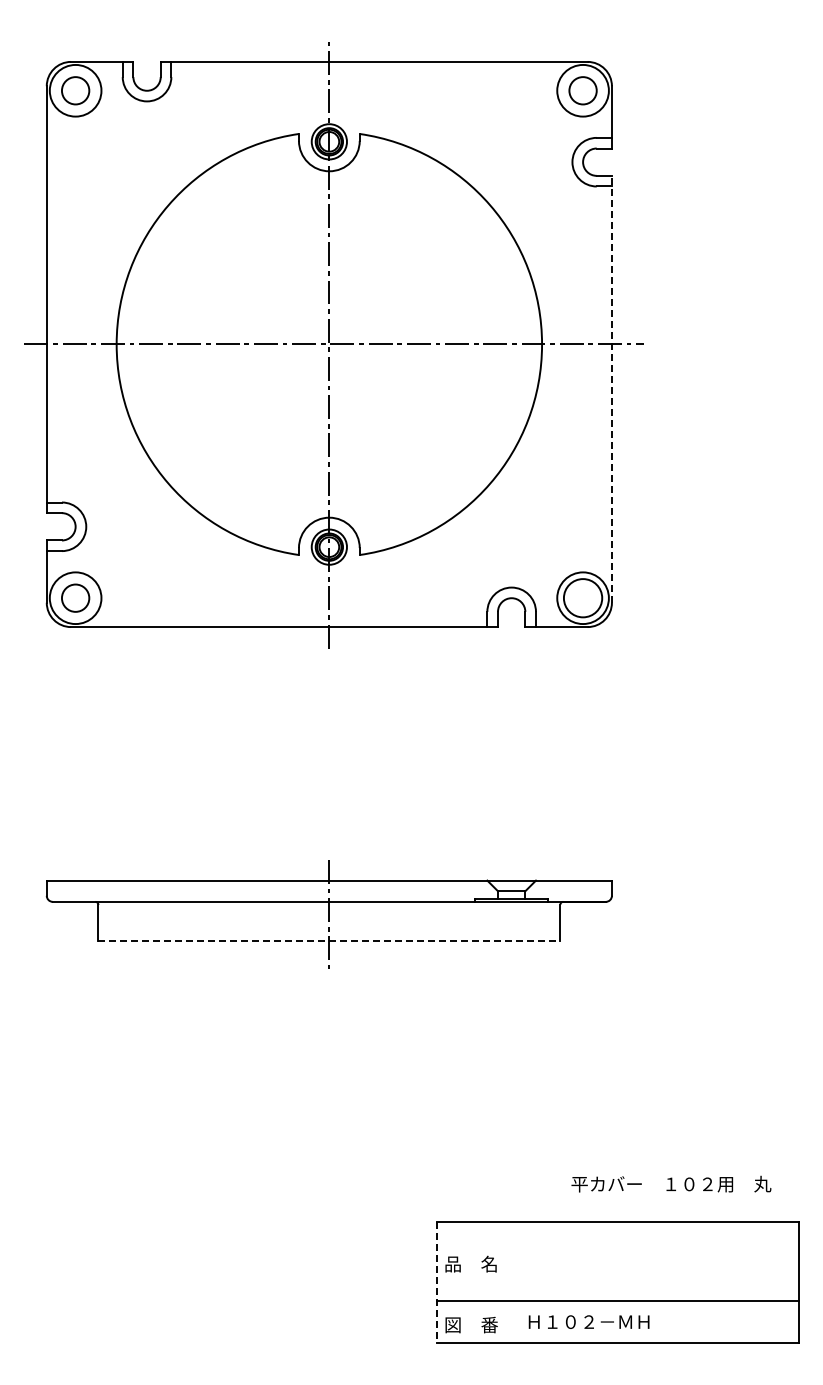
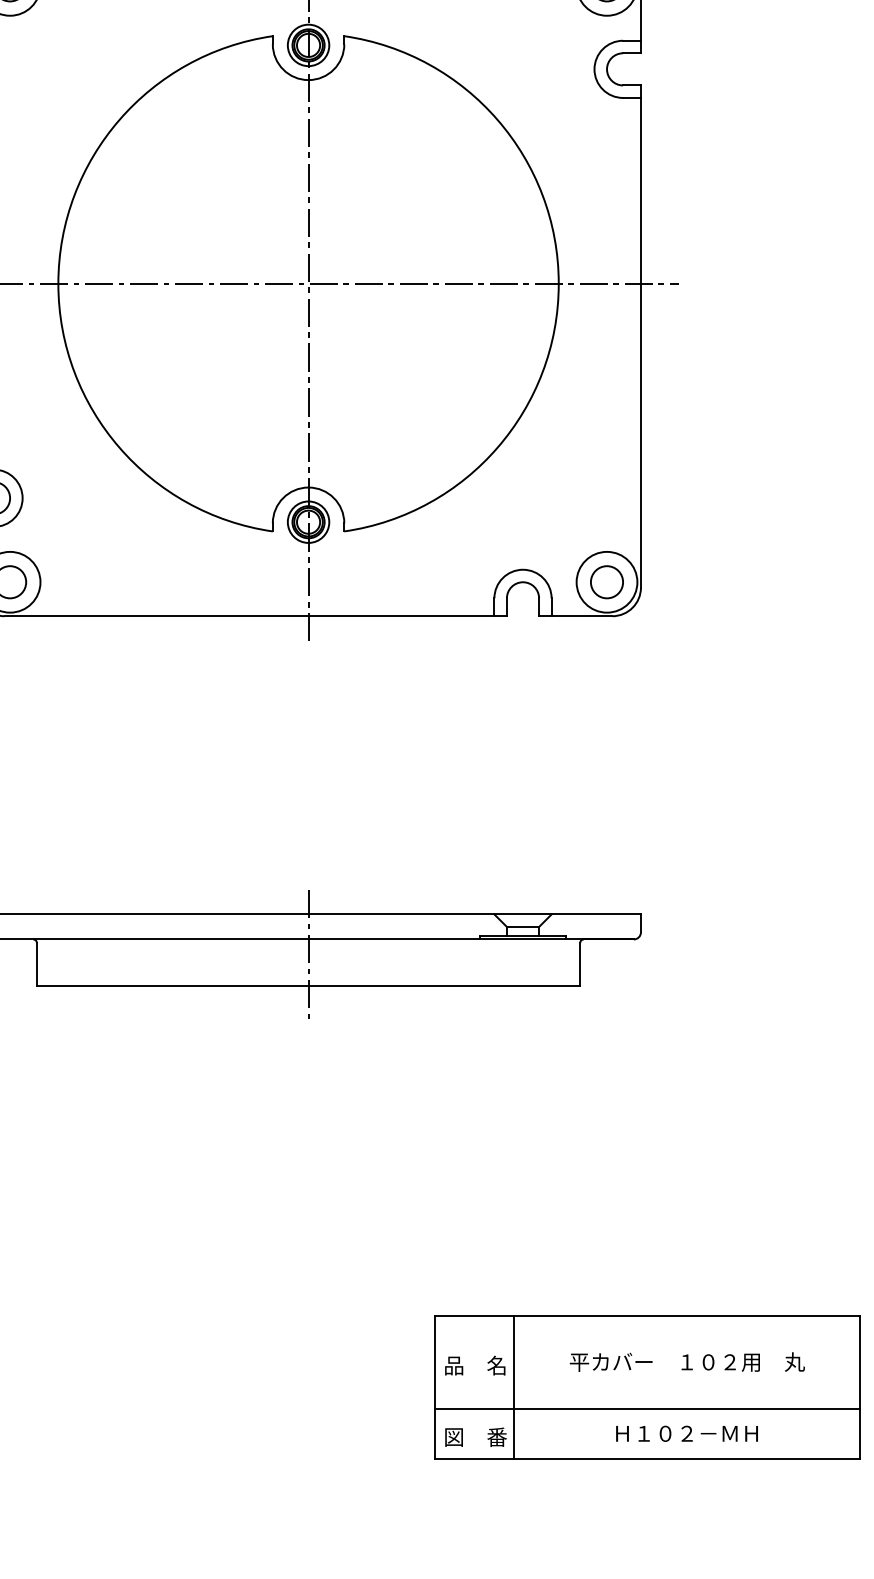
line: (611, 388) -> (640, 335), dashed -> solid
circle: (582, 597) -> (606, 581), size x0.71
line: (329, 941) -> (308, 986), dashed -> solid
text: (671, 1183) -> (687, 1361), moved
line: (436, 1282) -> (434, 1387), dashed -> solid
line: (503, 1282) -> (513, 1387), added
text: (588, 1321) -> (686, 1433), moved

